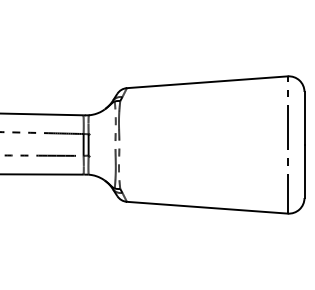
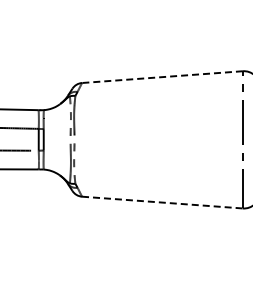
line: (207, 82) -> (162, 77), solid -> dashed
line: (207, 207) -> (162, 202), solid -> dashed

